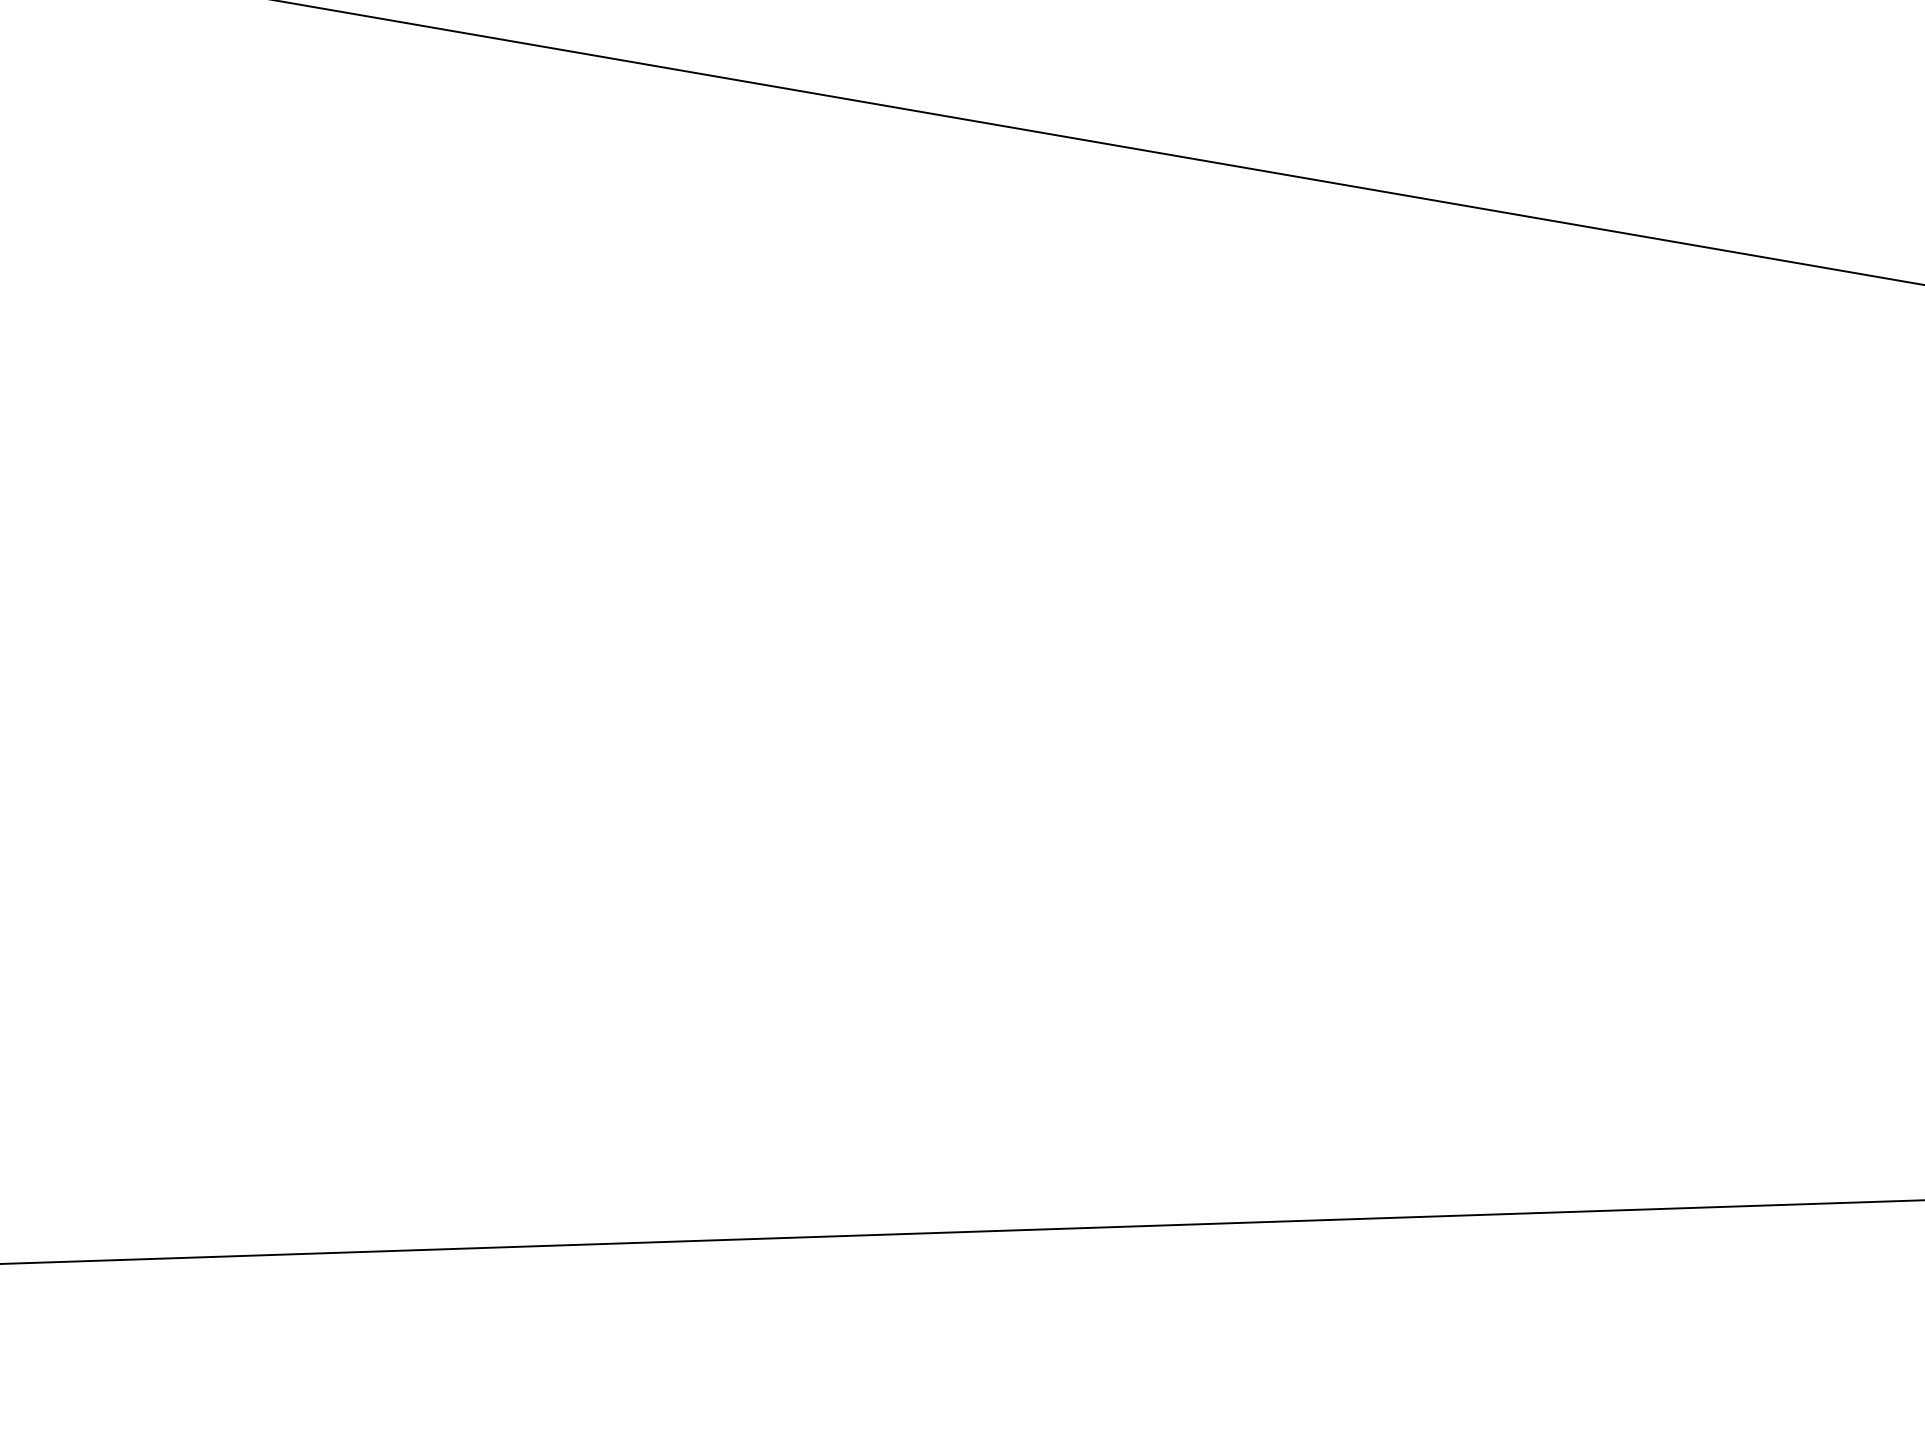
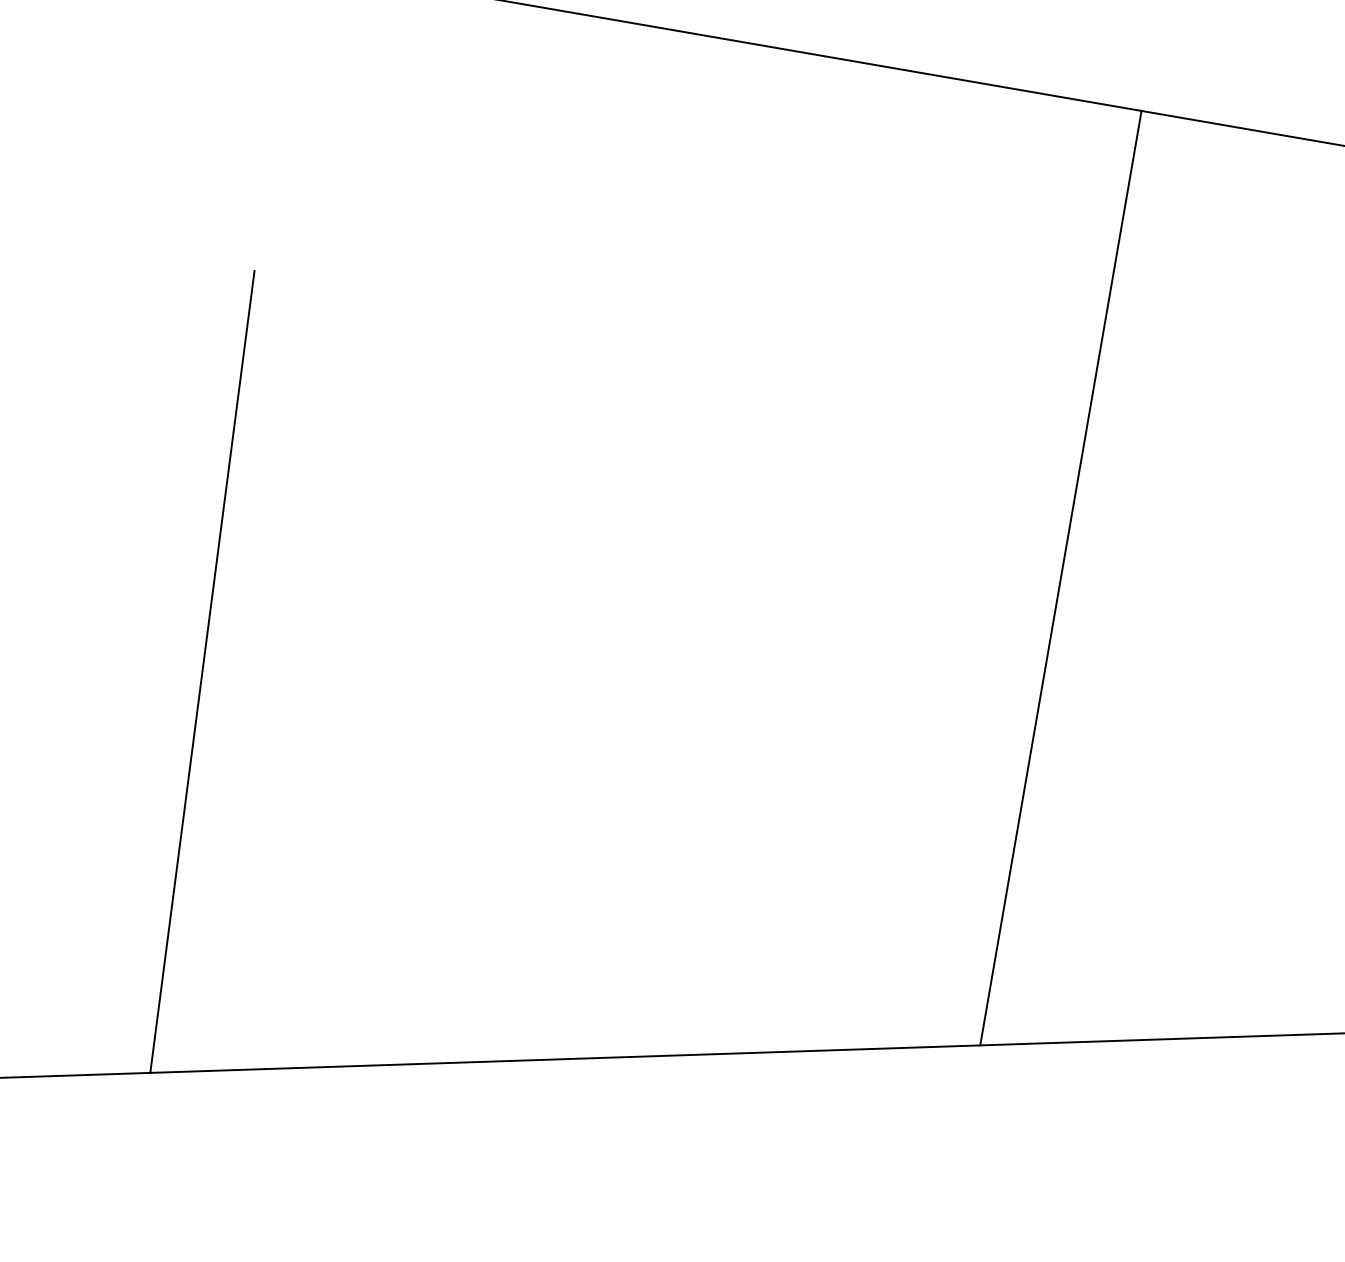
line: (1127, 696) -> (1060, 578), added
line: (147, 803) -> (201, 671), added

